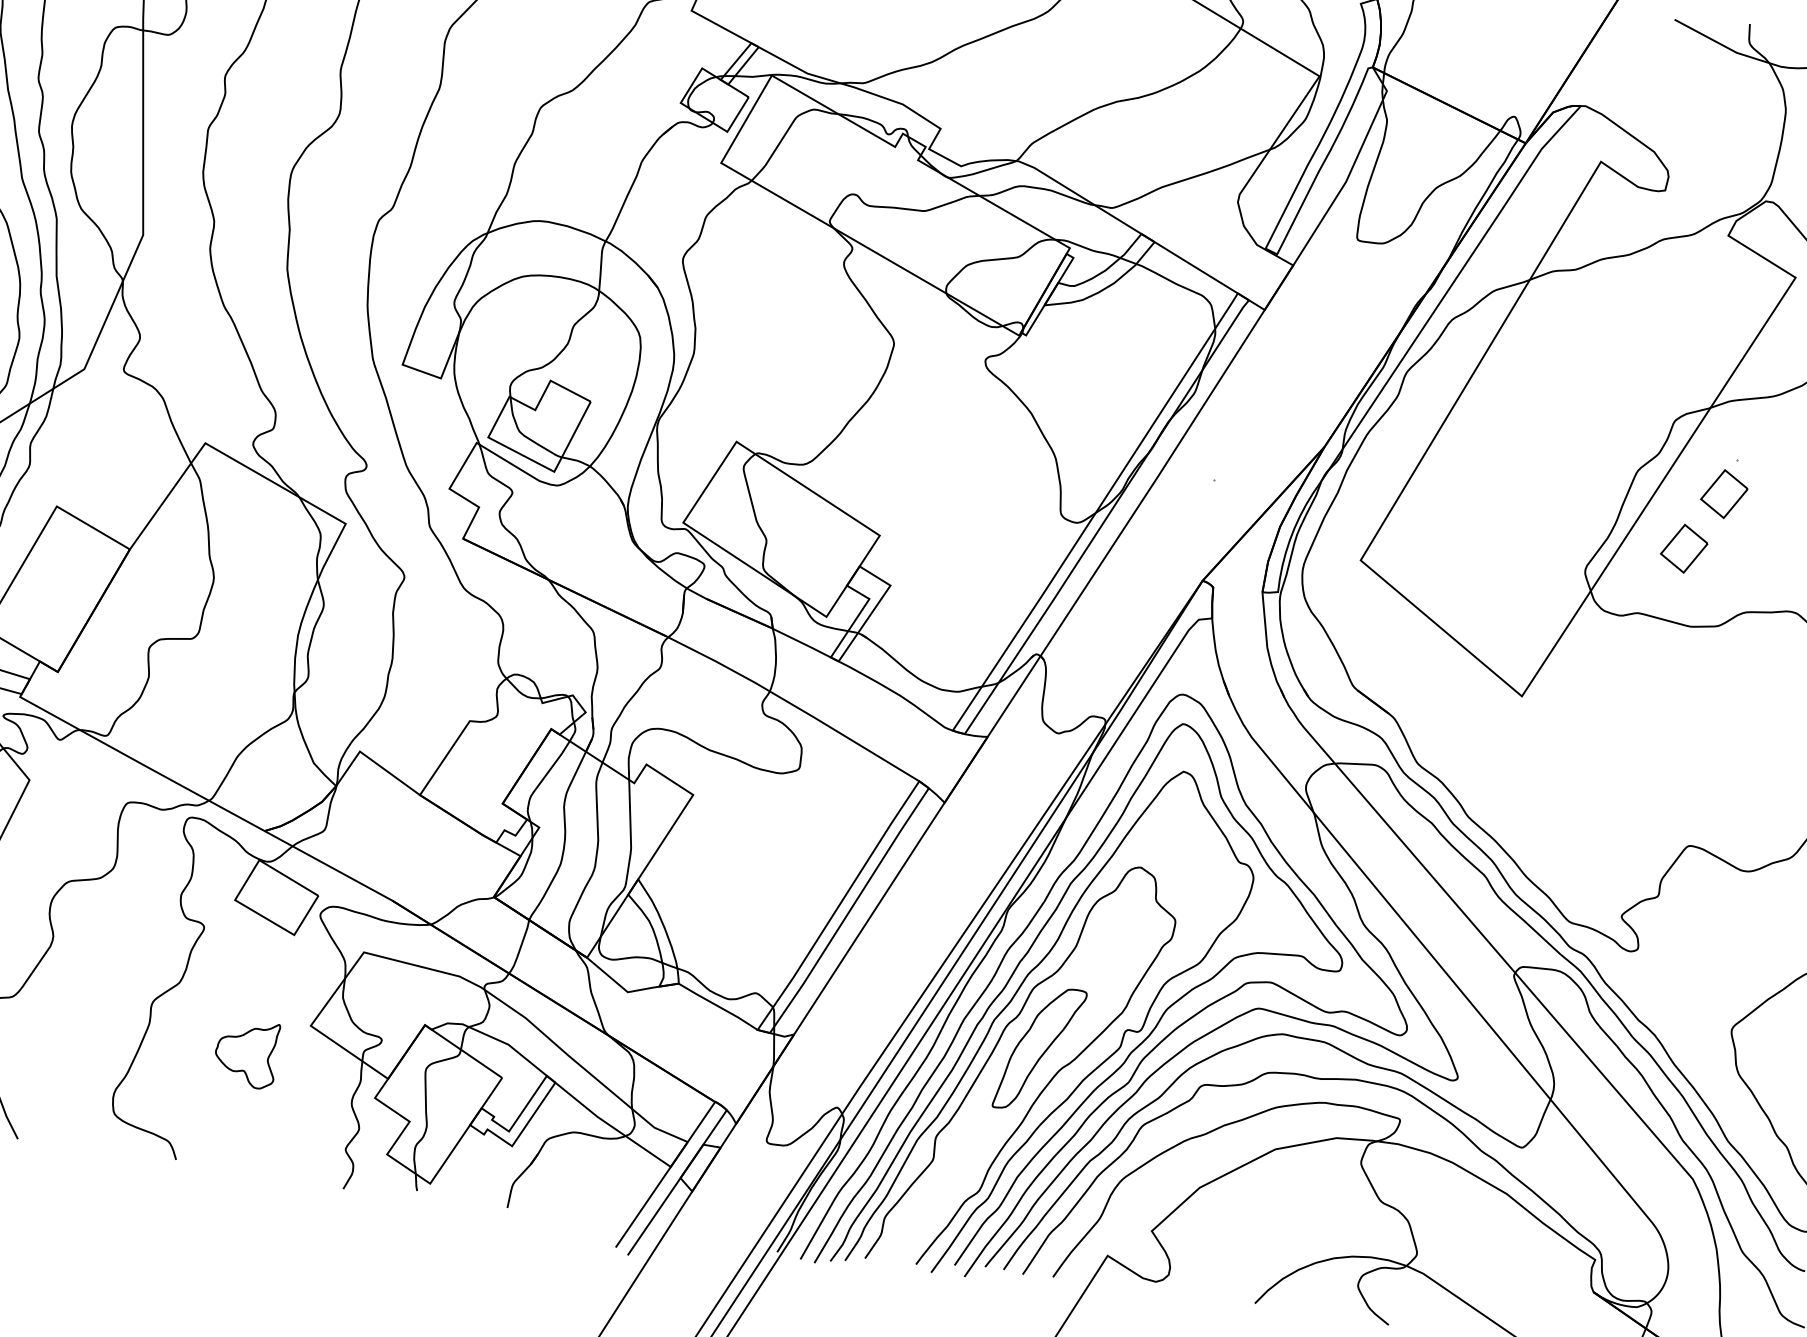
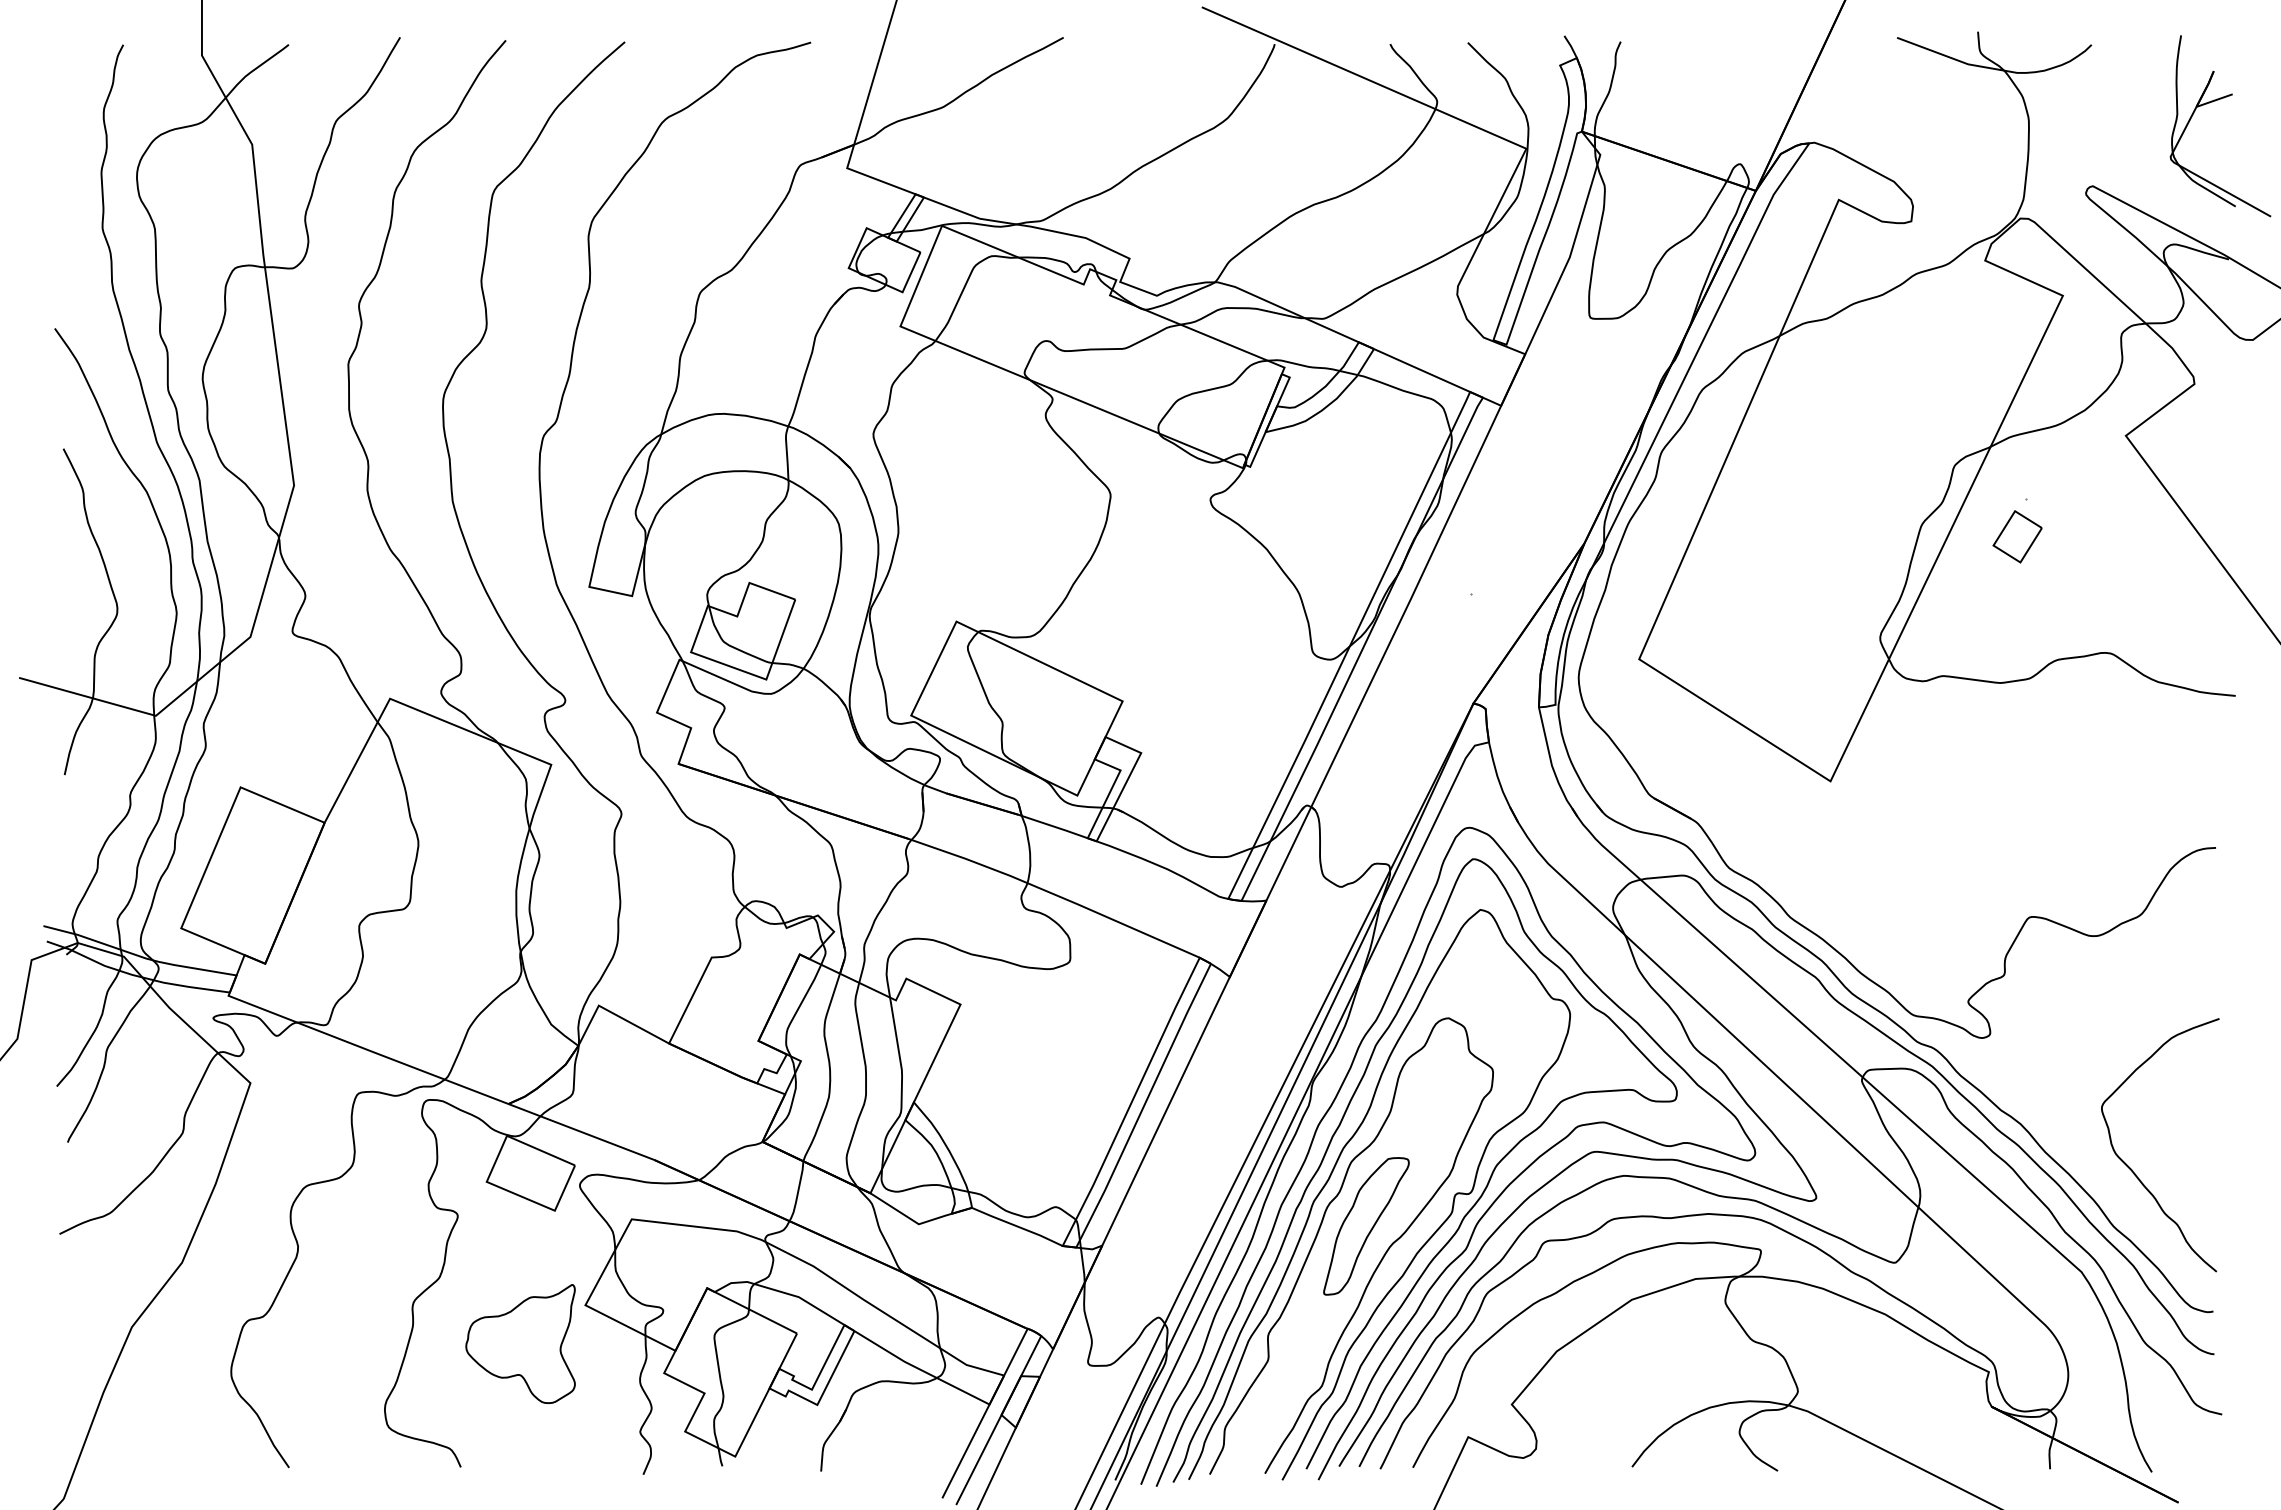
part: (1684, 548) -> (1982, 600), removed
part: (246, 1054) -> (520, 1344), size x1.67

